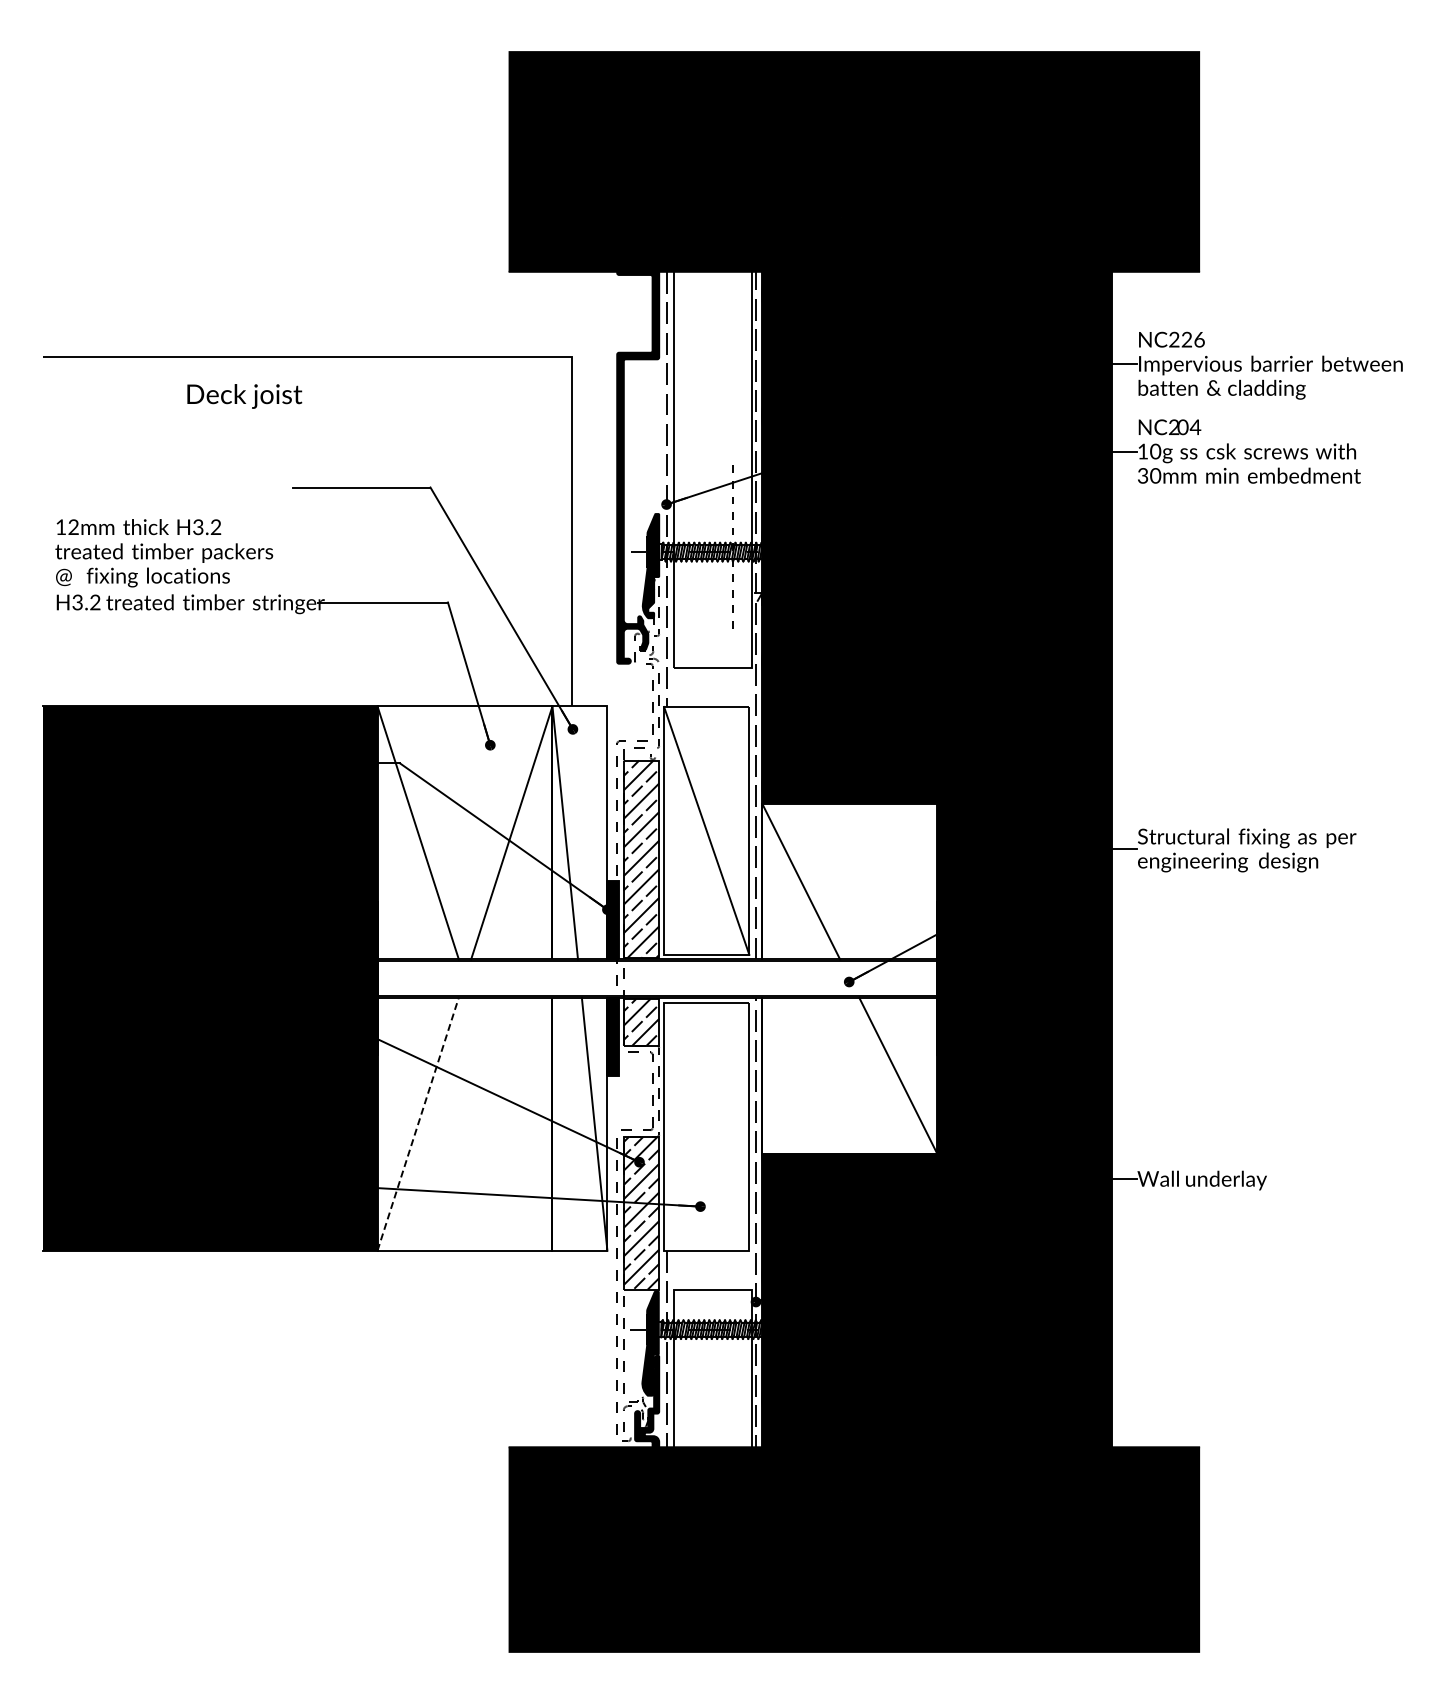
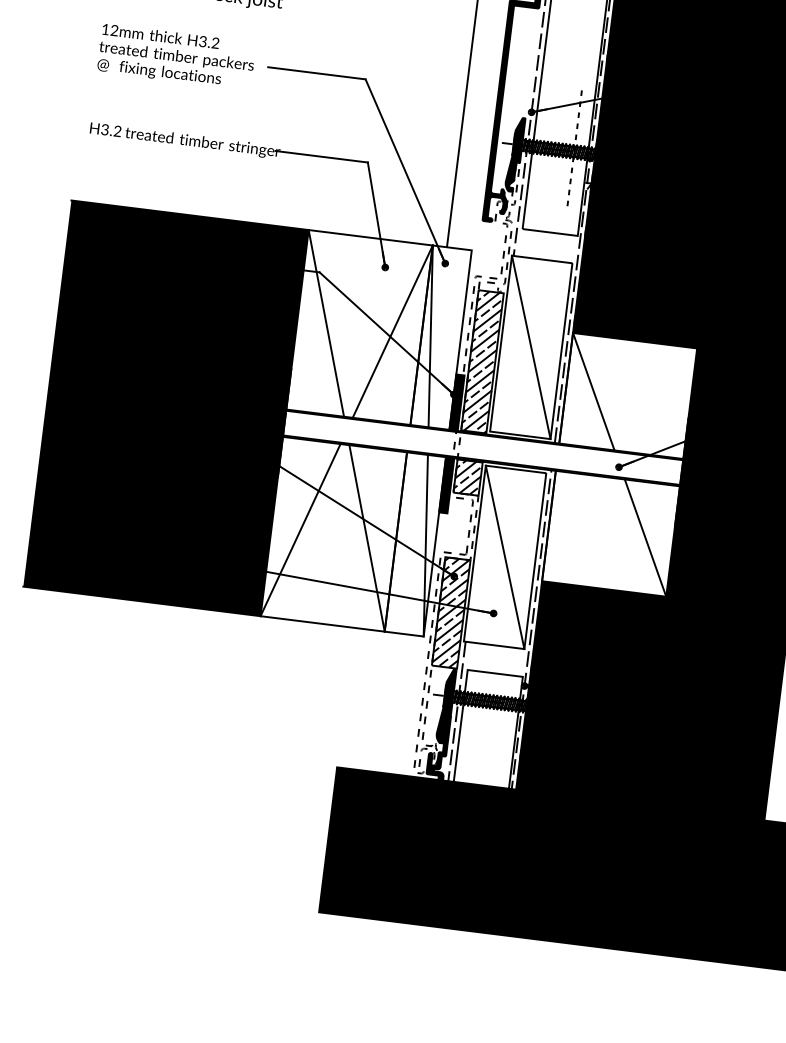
text: (164, 553) -> (176, 57), moved
line: (511, 1123) -> (366, 537), added
line: (418, 1124) -> (300, 530), dashed -> solid
line: (706, 1126) -> (504, 557), added

